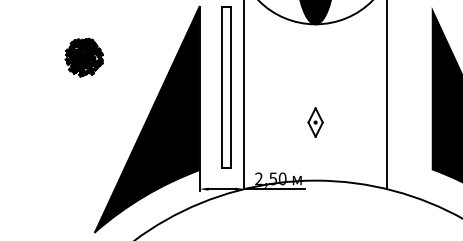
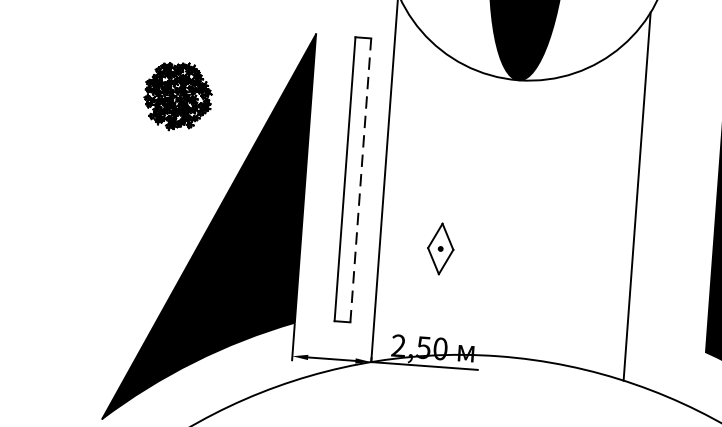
part: (83, 57) -> (176, 96), moved
line: (230, 86) -> (360, 179), solid -> dashed
part: (315, 122) -> (440, 248), moved

